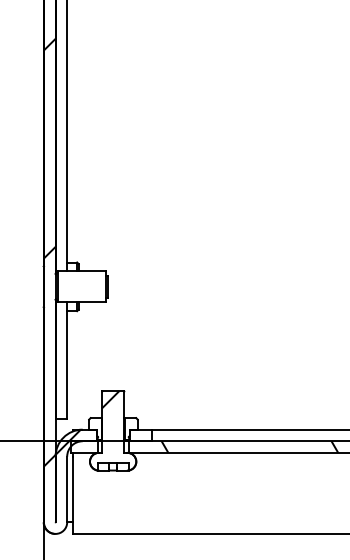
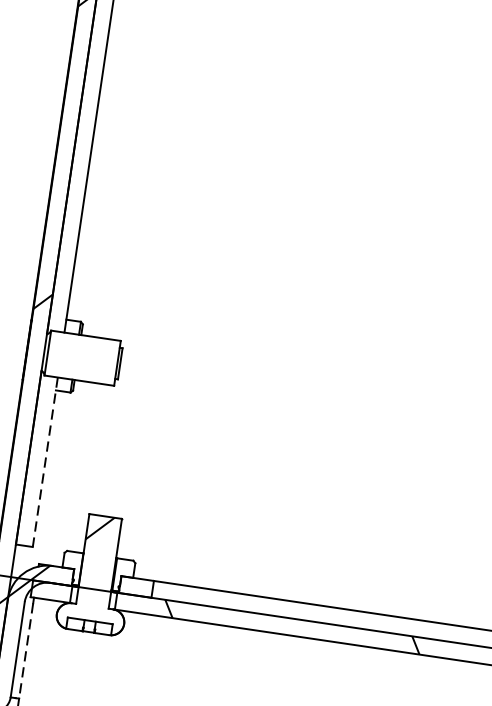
line: (67, 361) -> (45, 463), solid -> dashed
line: (73, 489) -> (26, 651), solid -> dashed

